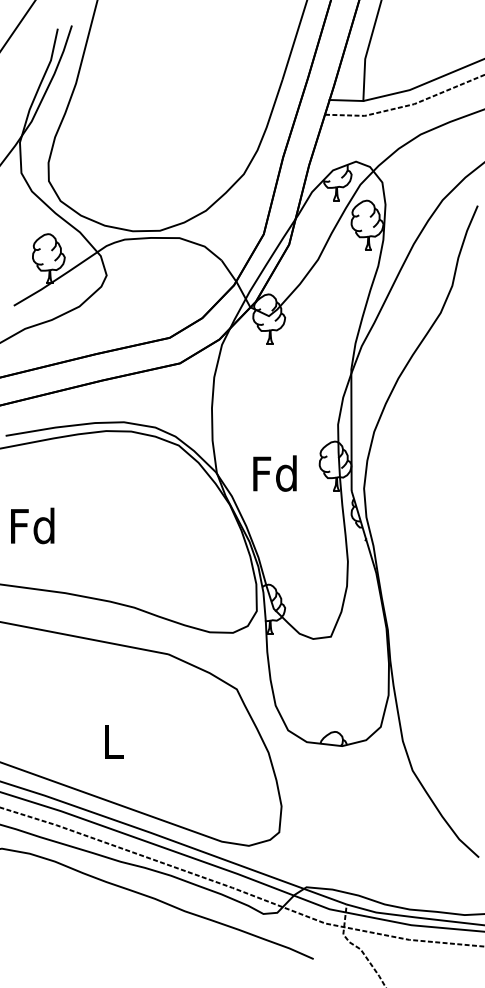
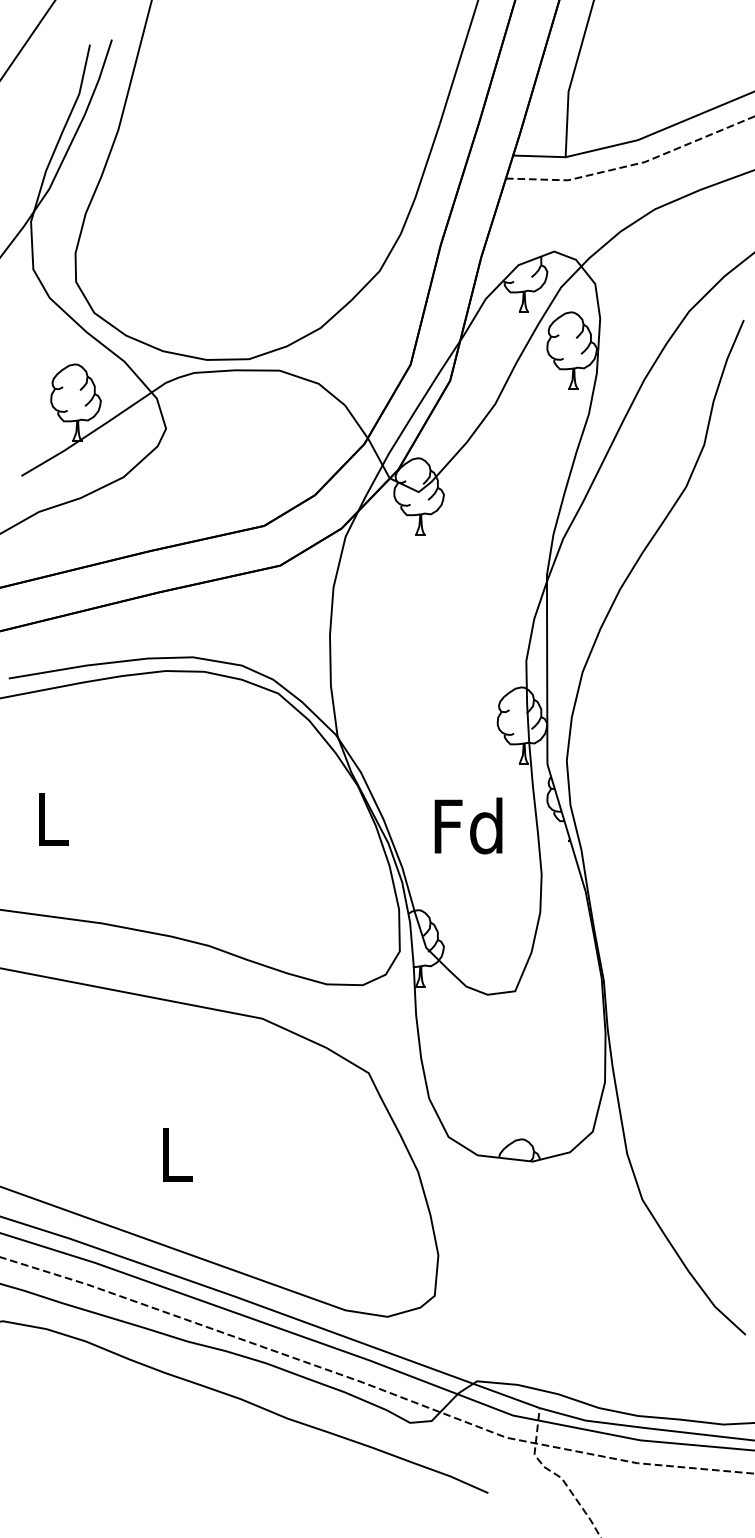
text: (274, 473) -> (467, 825), moved
text: (32, 525) -> (50, 818), Fd -> L

